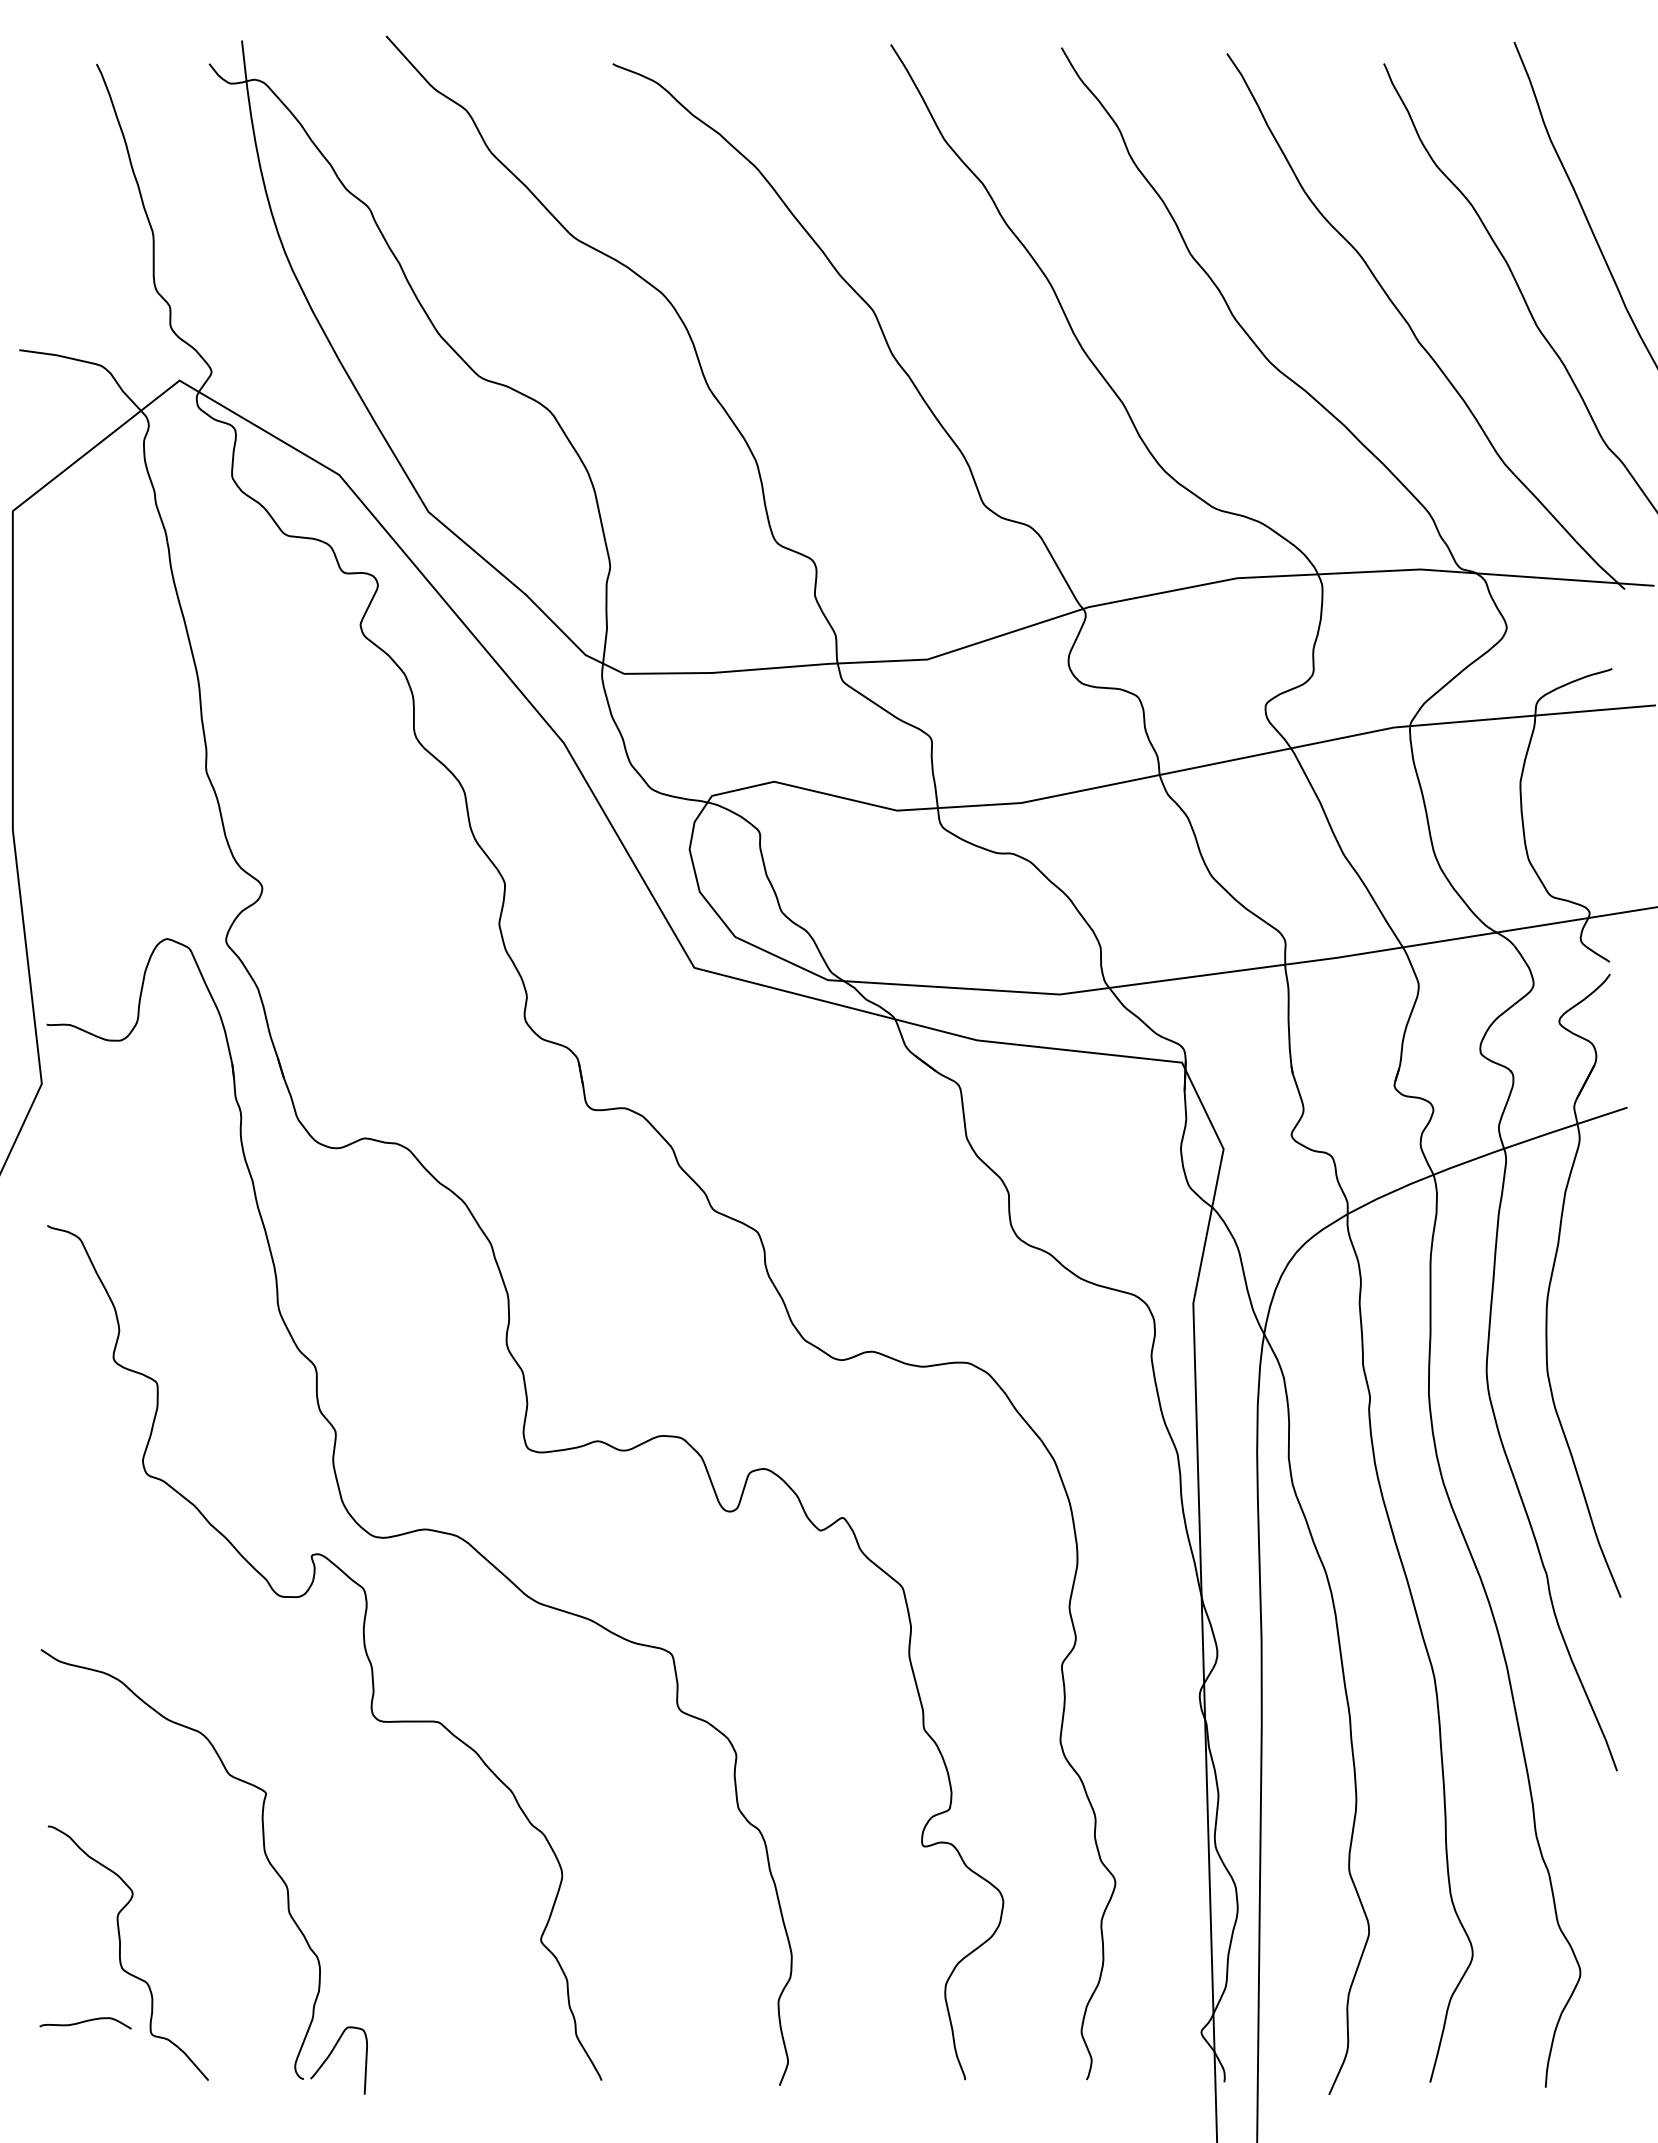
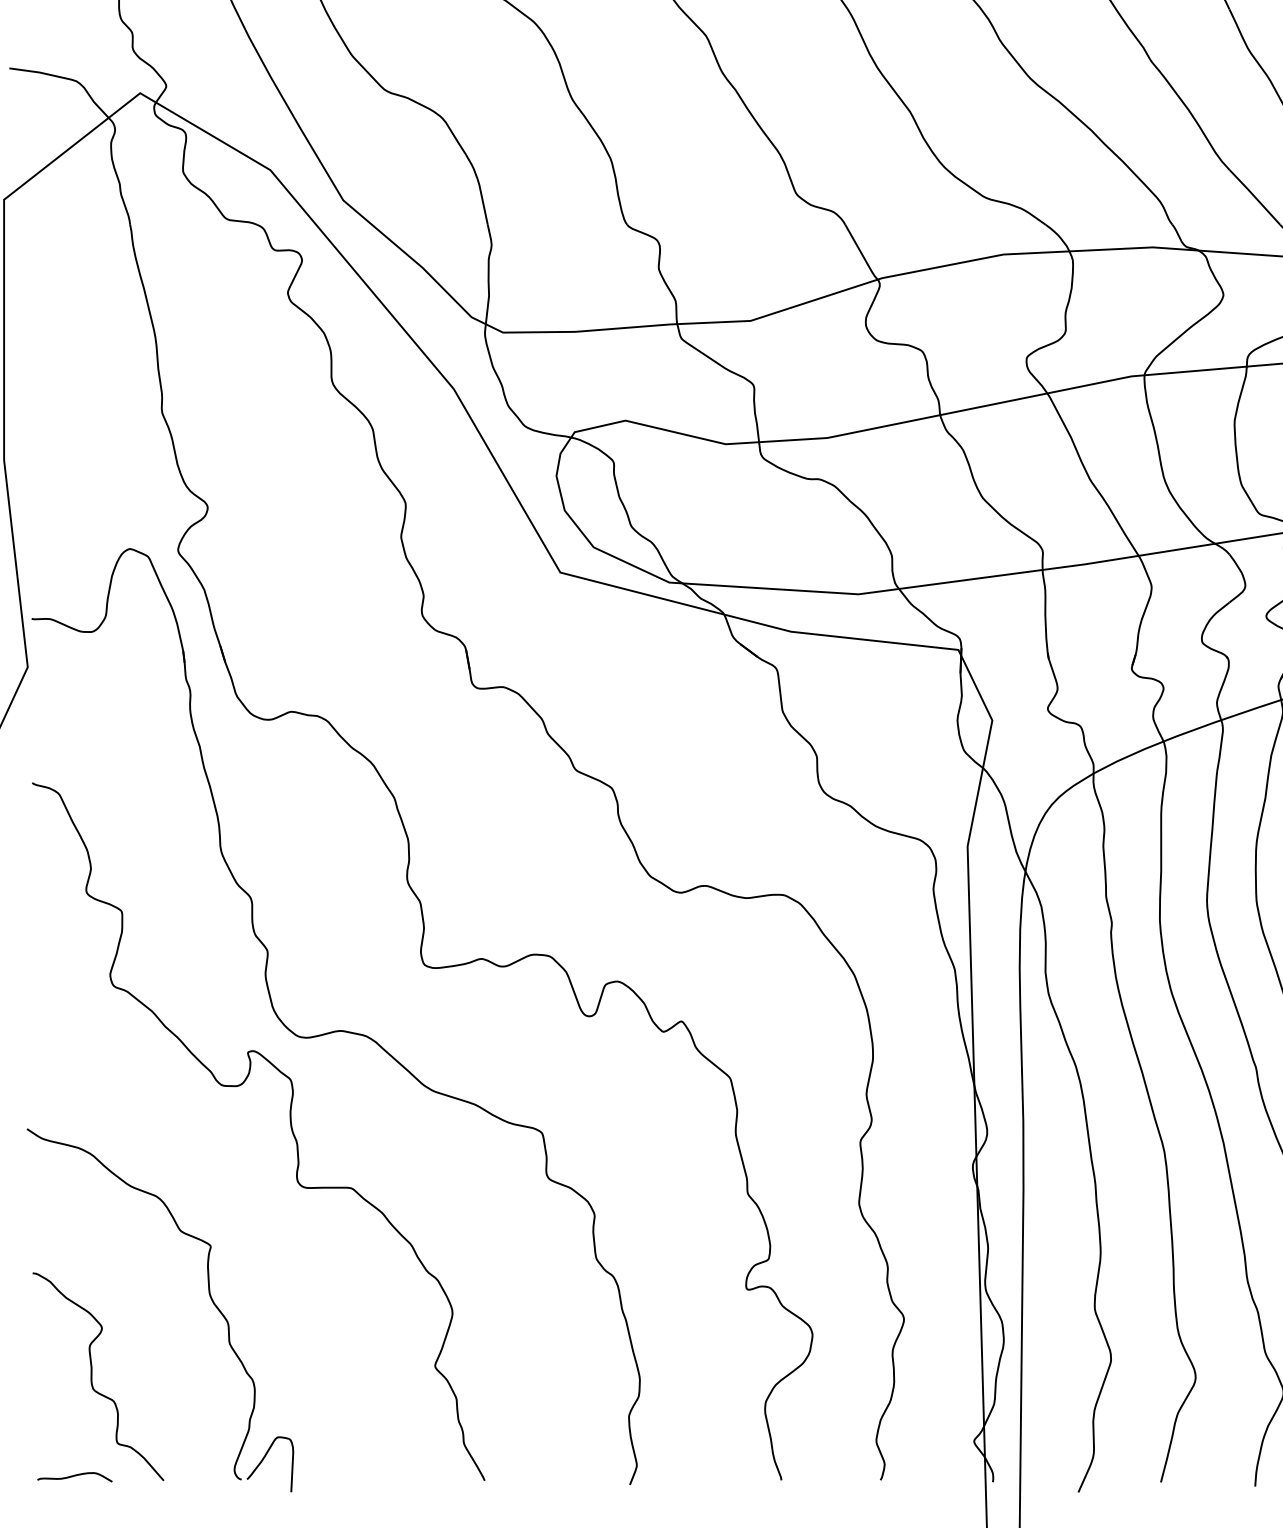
curve: (85, 2022) -> (74, 1476), moved

